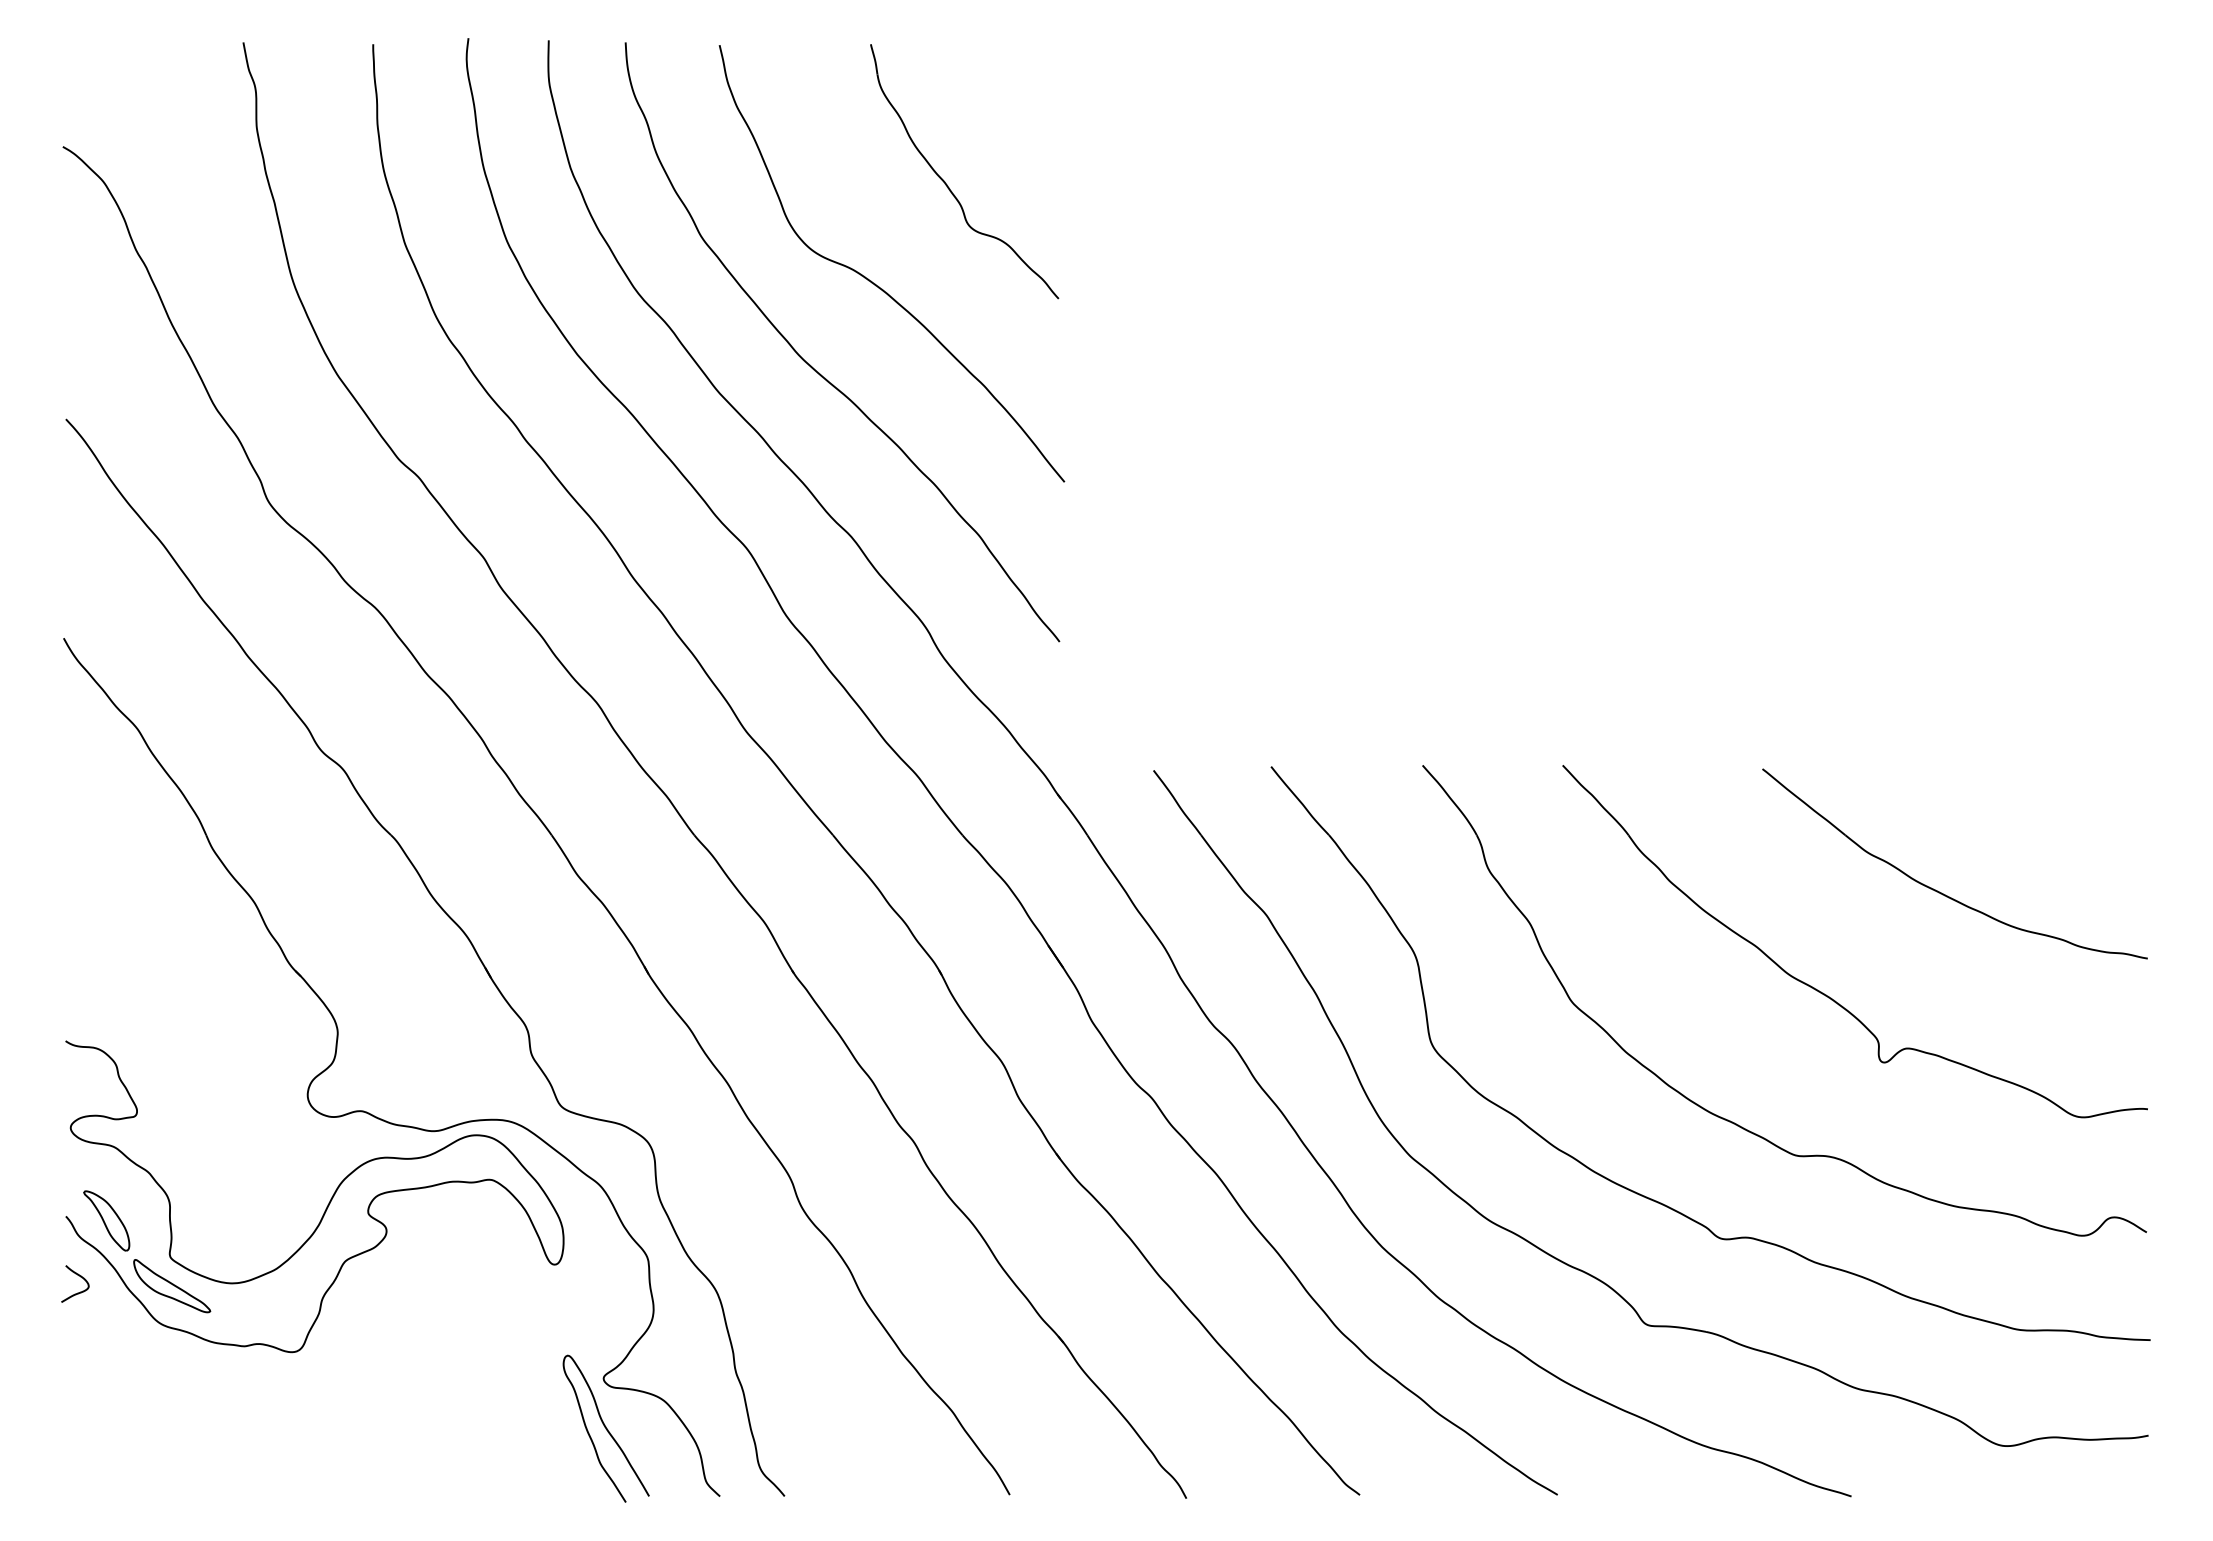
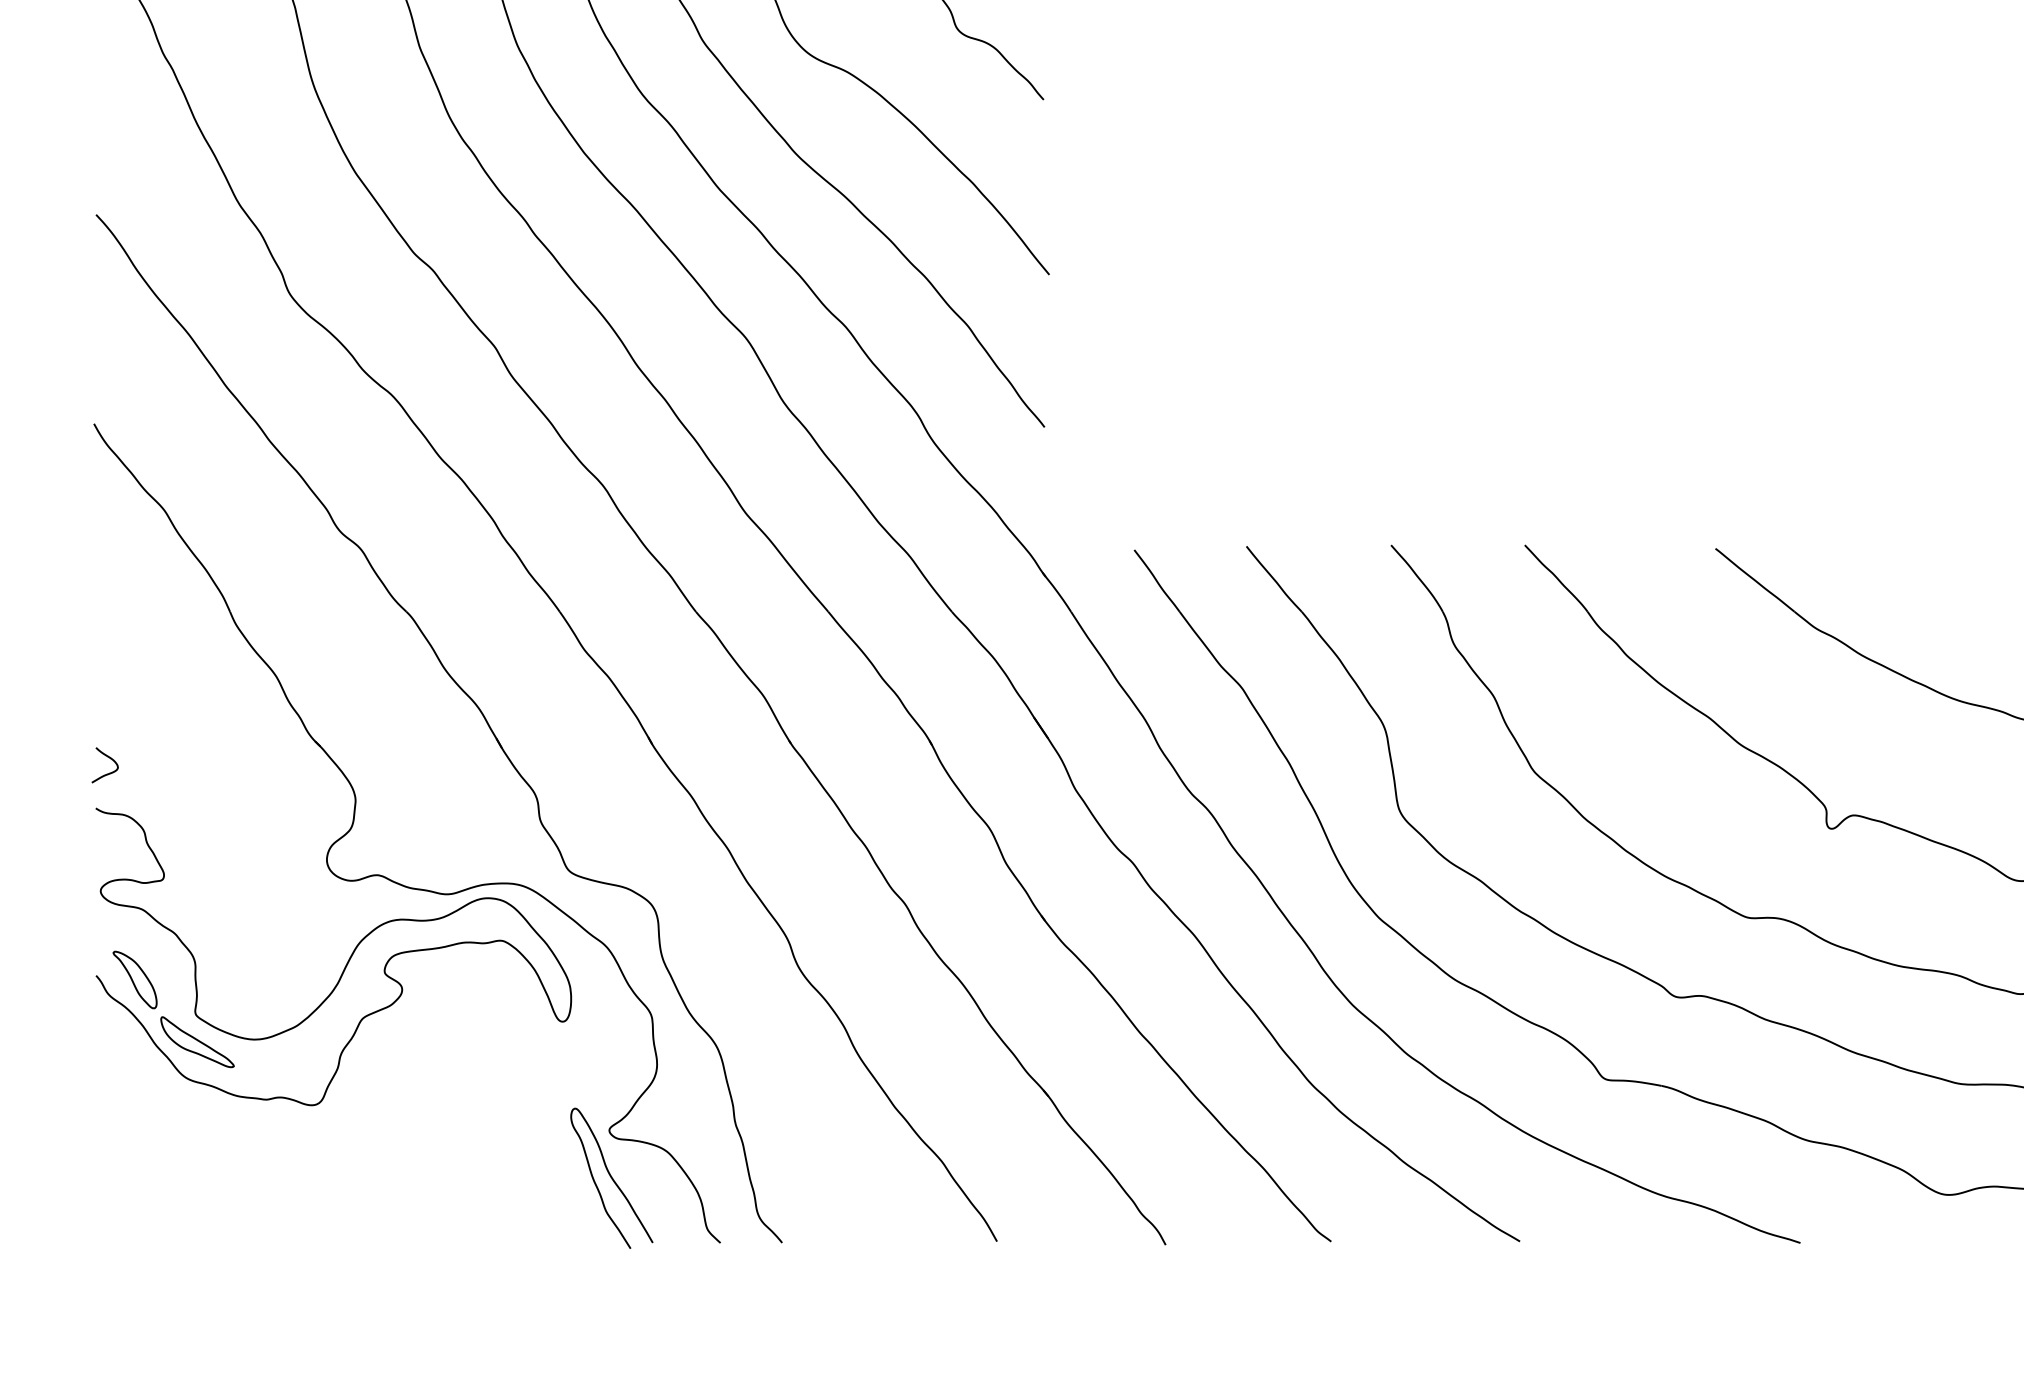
curve: (80, 1277) -> (110, 759), moved

